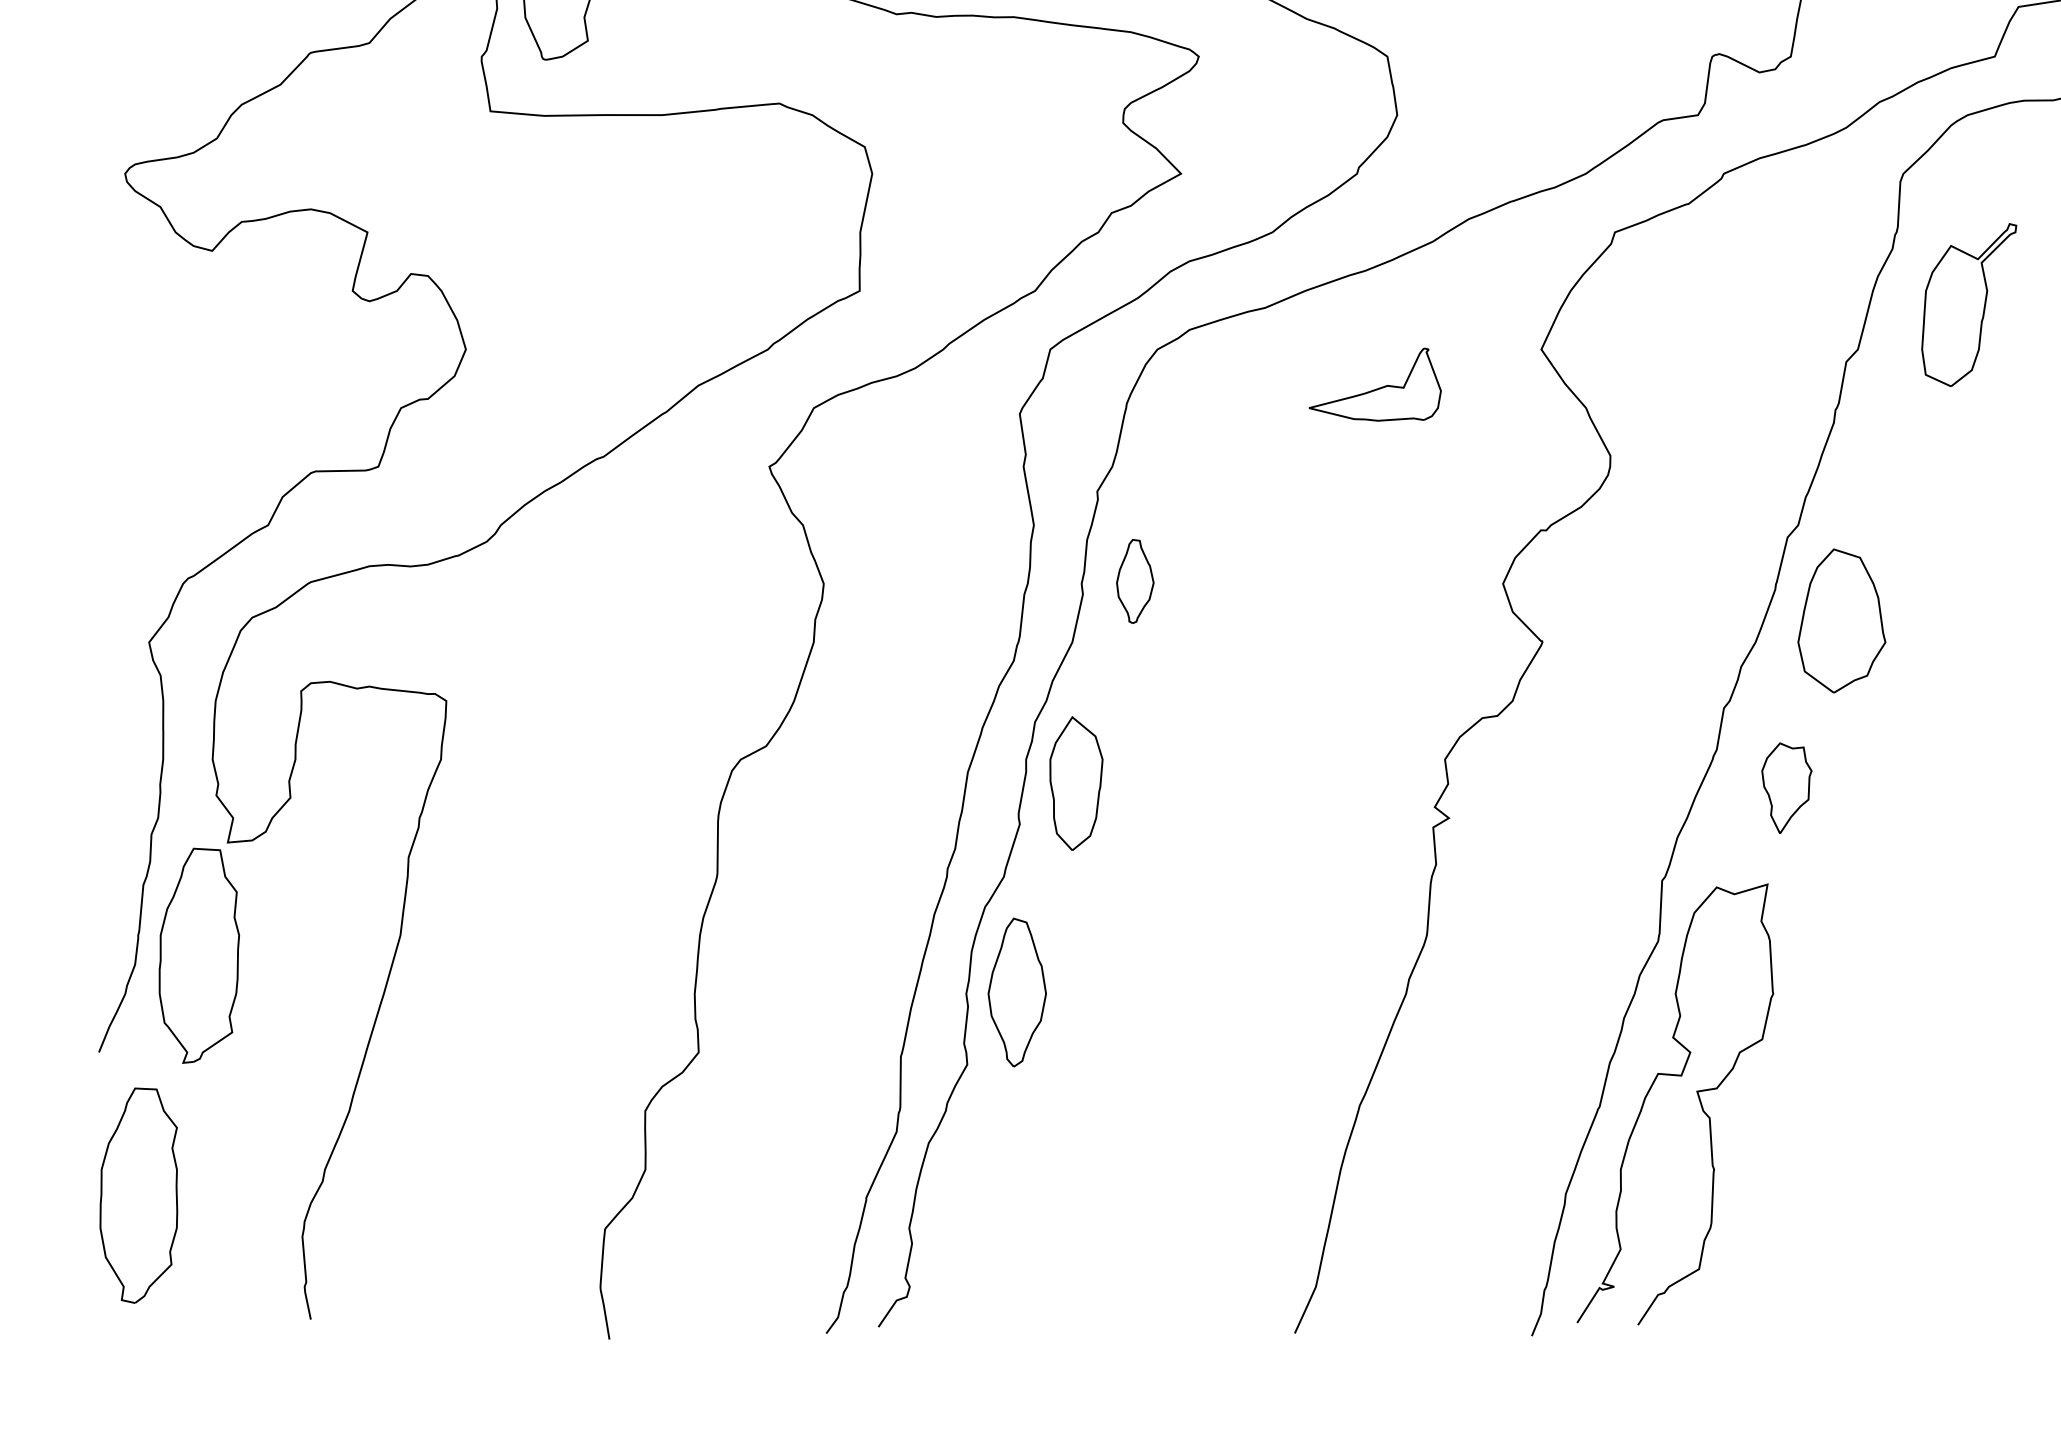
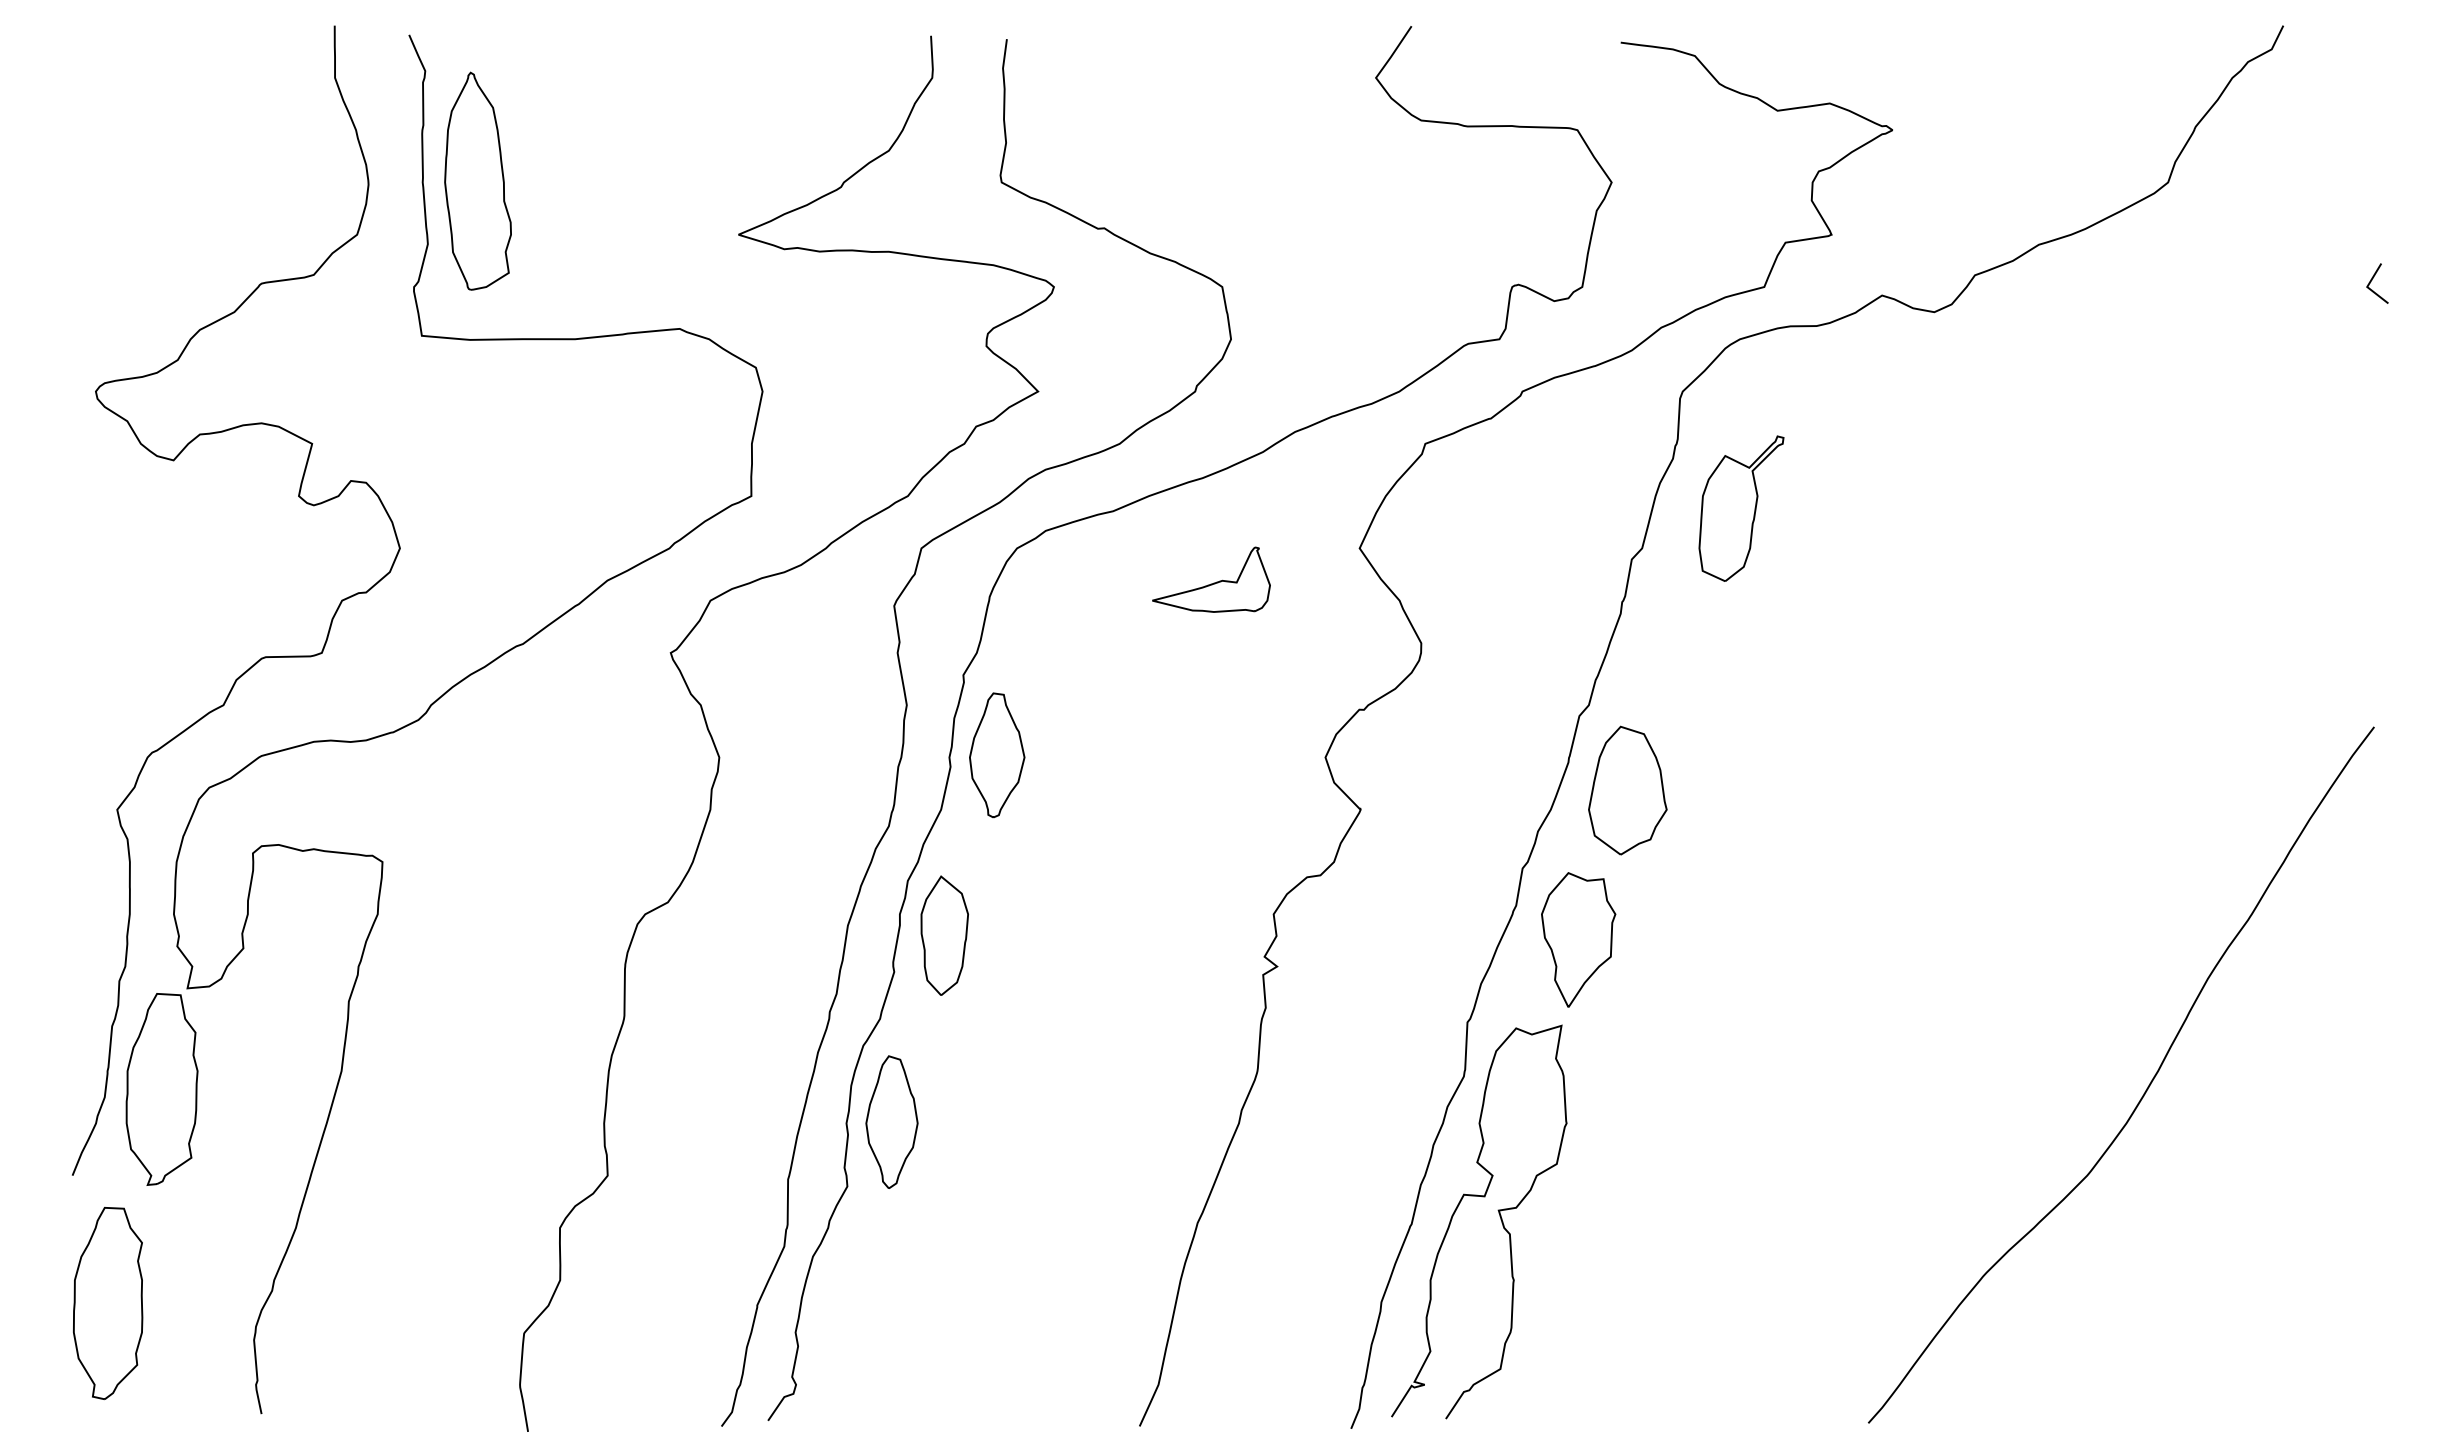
part: (1135, 581) -> (997, 755), size x1.67
part: (1786, 787) -> (1578, 939), size x1.67

